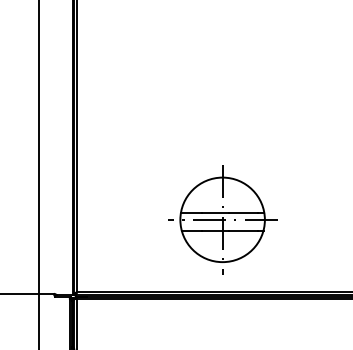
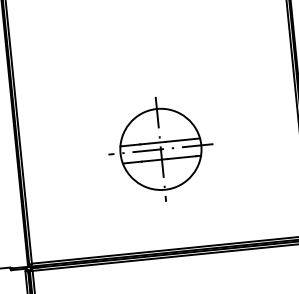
part: (222, 219) -> (160, 149), moved

